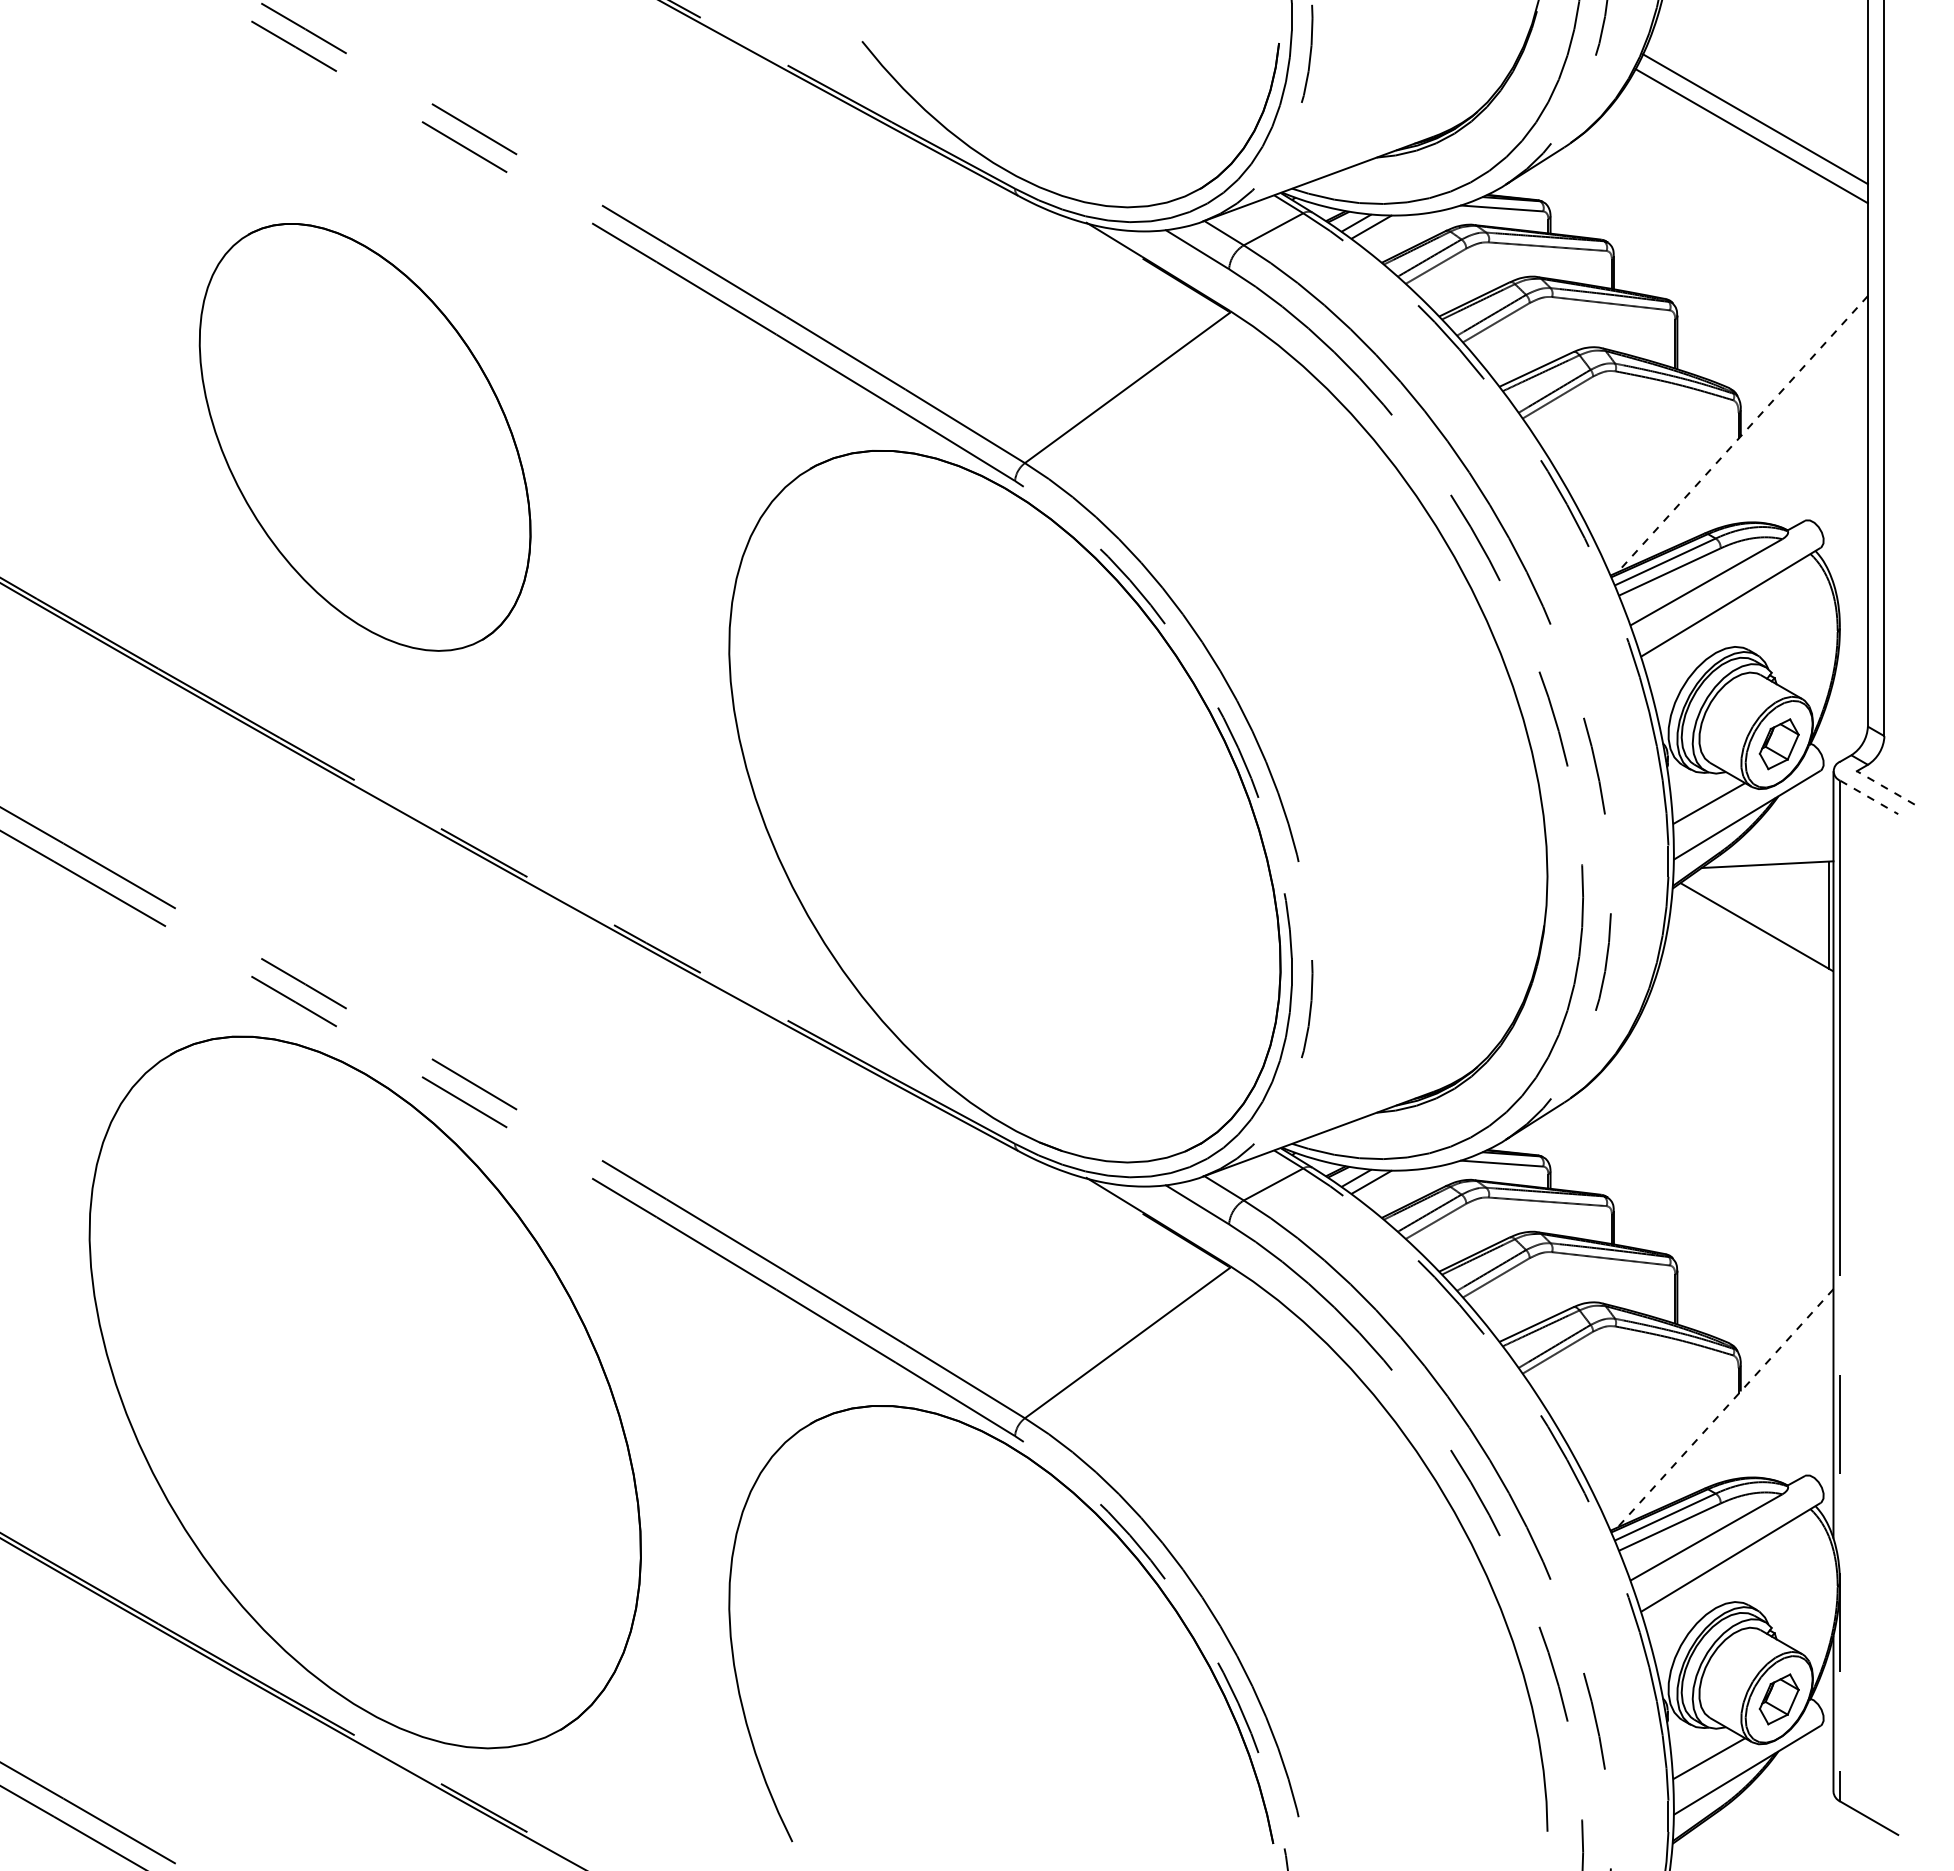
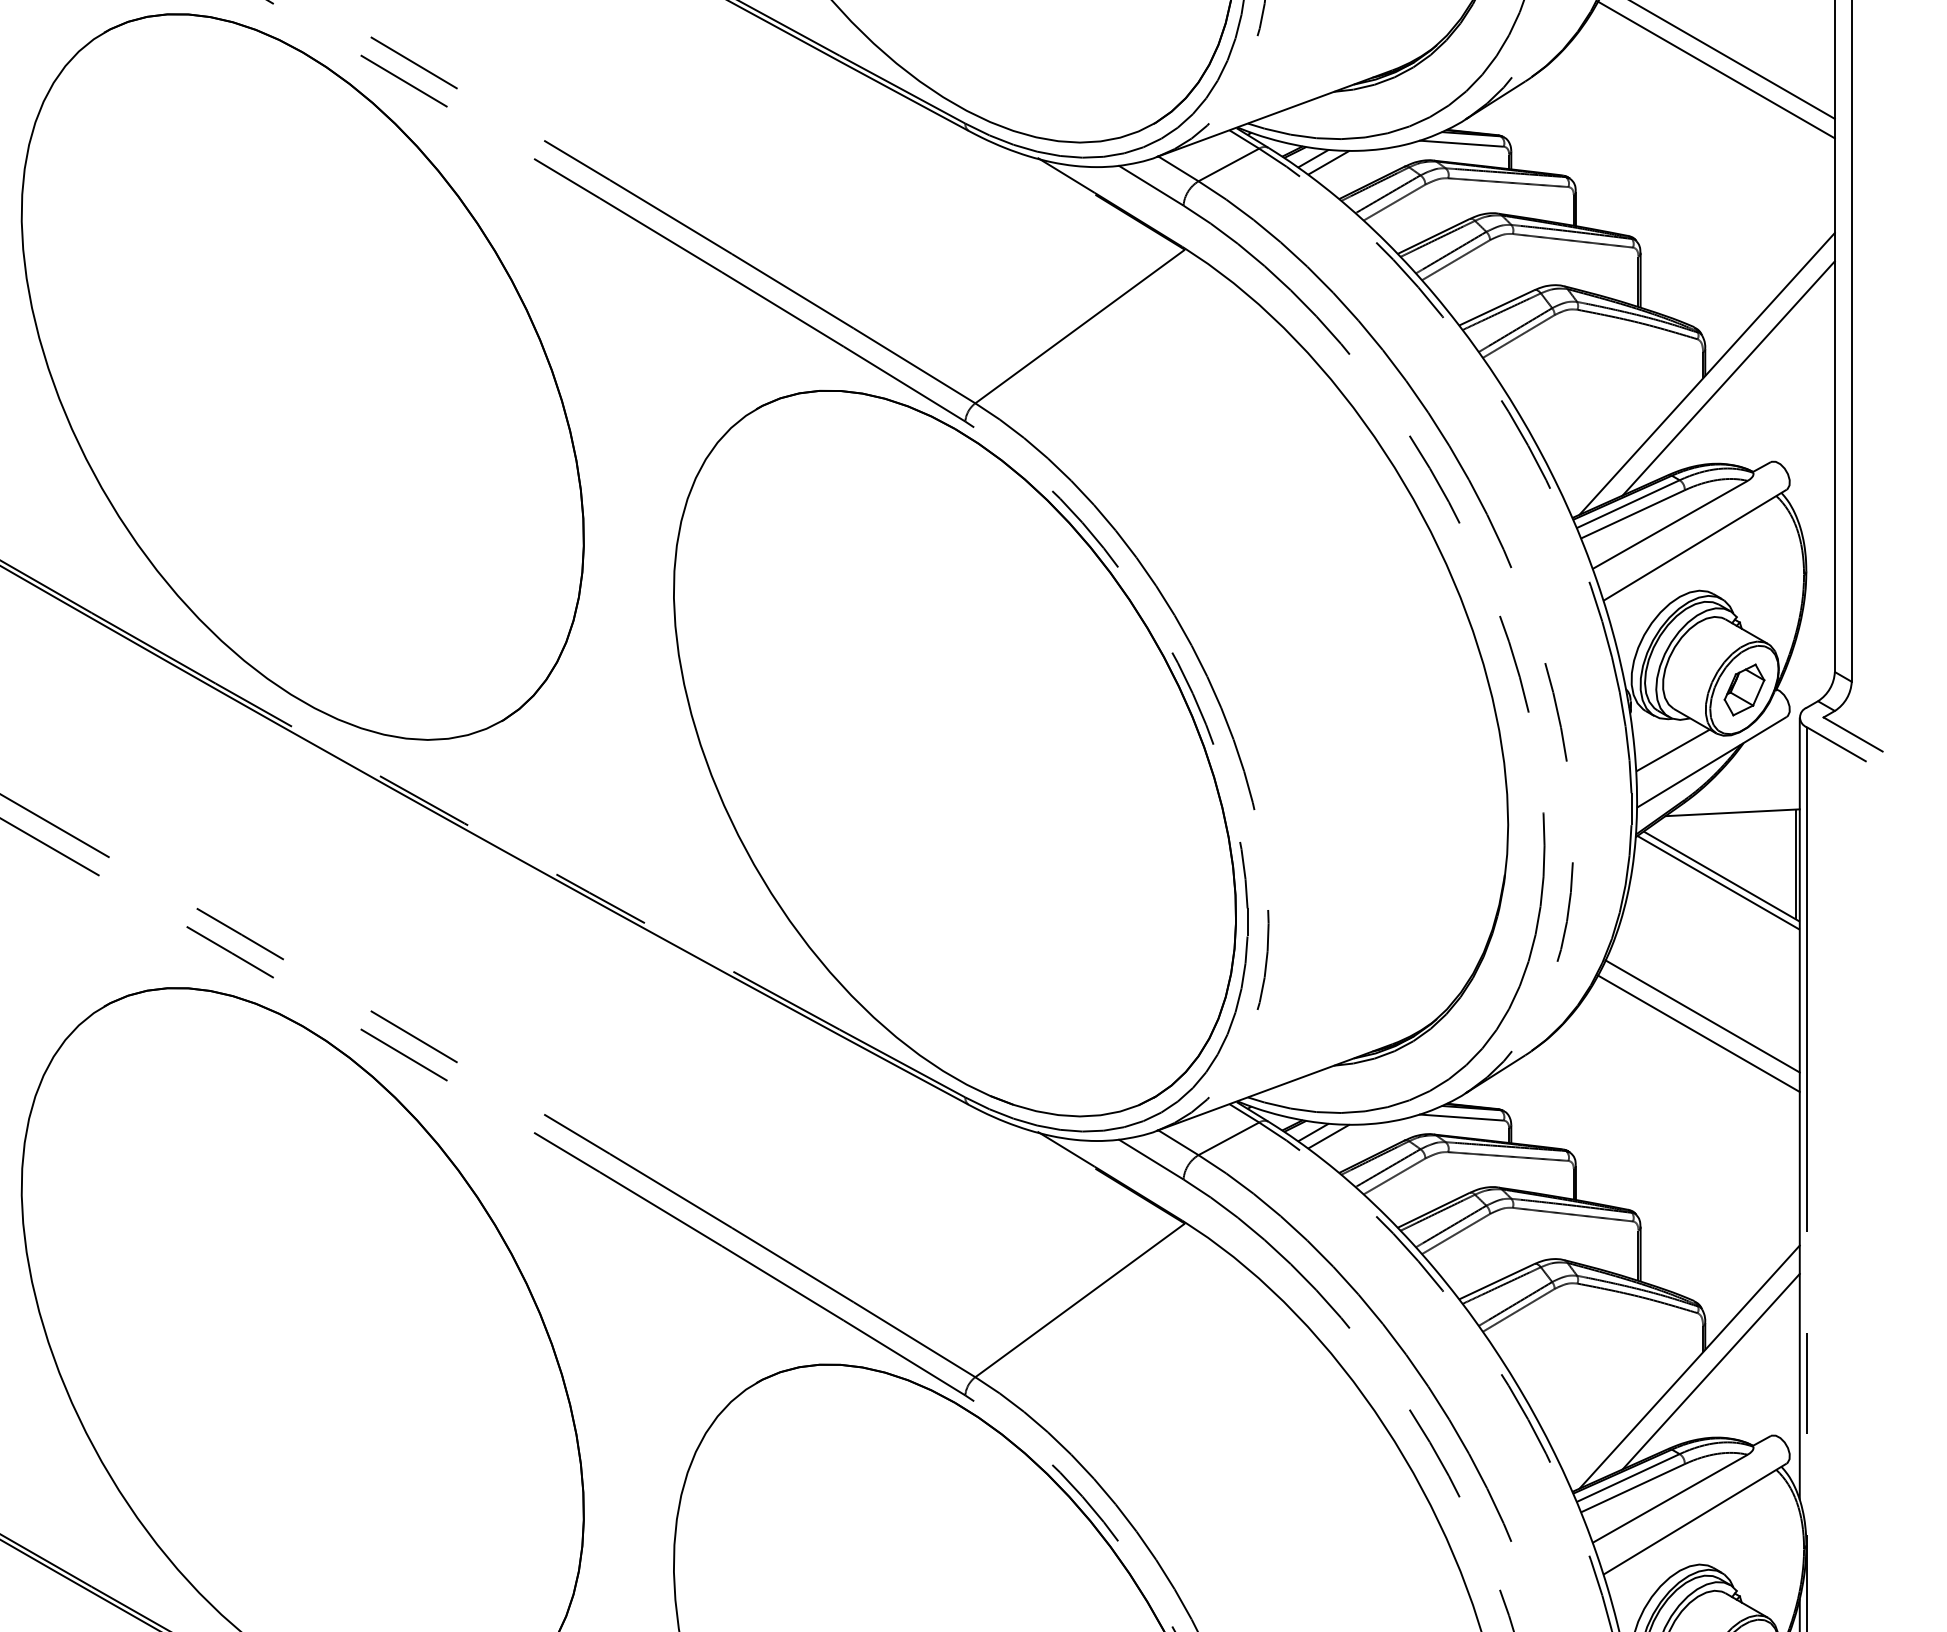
line: (1742, 434) -> (1707, 374), dashed -> solid
part: (364, 437) -> (302, 377), size x1.67
line: (1763, 438) -> (1728, 378), added
line: (1885, 787) -> (1852, 734), dashed -> solid
line: (1869, 797) -> (1836, 744), dashed -> solid
line: (1753, 933) -> (1718, 882), added
line: (1737, 1064) -> (1701, 1016), added
line: (1734, 1081) -> (1698, 1033), added
line: (1725, 1408) -> (1689, 1367), dashed -> solid
line: (1746, 1412) -> (1711, 1371), added

